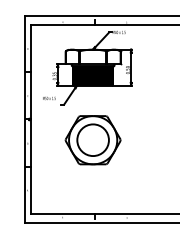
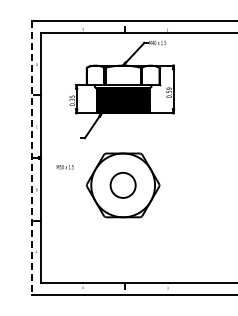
text: (48, 98) -> (64, 167), moved
line: (24, 119) -> (32, 158), solid -> dashed
circle: (93, 140) -> (123, 185), size x0.6

